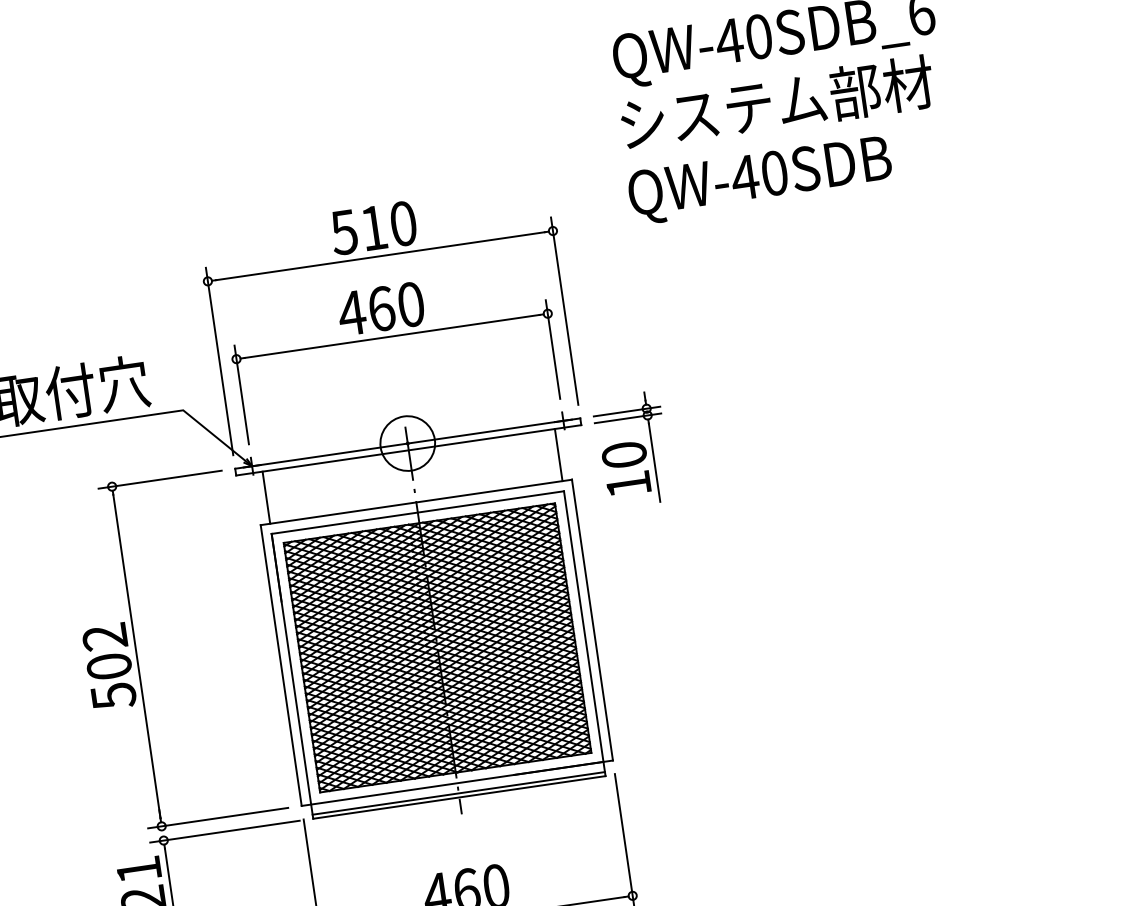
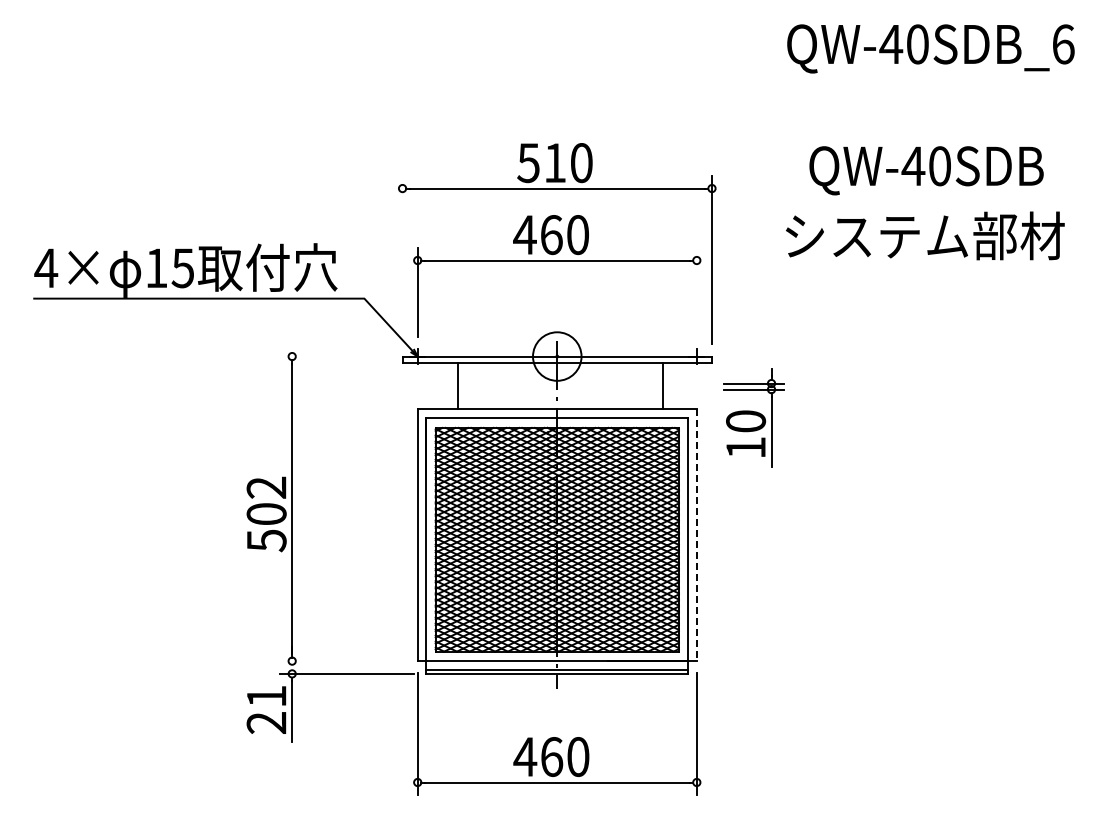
text: (777, 102) -> (925, 235), moved
text: (760, 180) -> (926, 170), moved
line: (552, 349) -> (696, 292), removed
line: (219, 361) -> (402, 260), removed
part: (632, 449) -> (753, 417), moved
line: (558, 454) -> (663, 385), moved
line: (160, 479) -> (335, 356), removed
line: (266, 497) -> (458, 385), moved
line: (592, 620) -> (696, 535), solid -> dashed
line: (217, 818) -> (342, 661), removed

